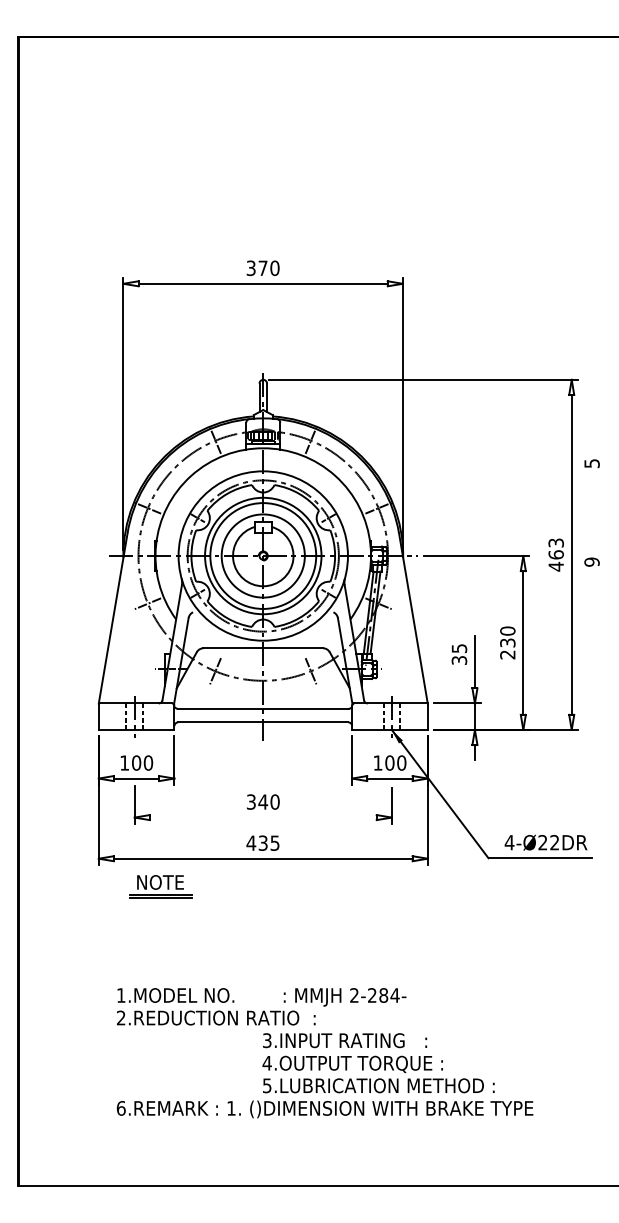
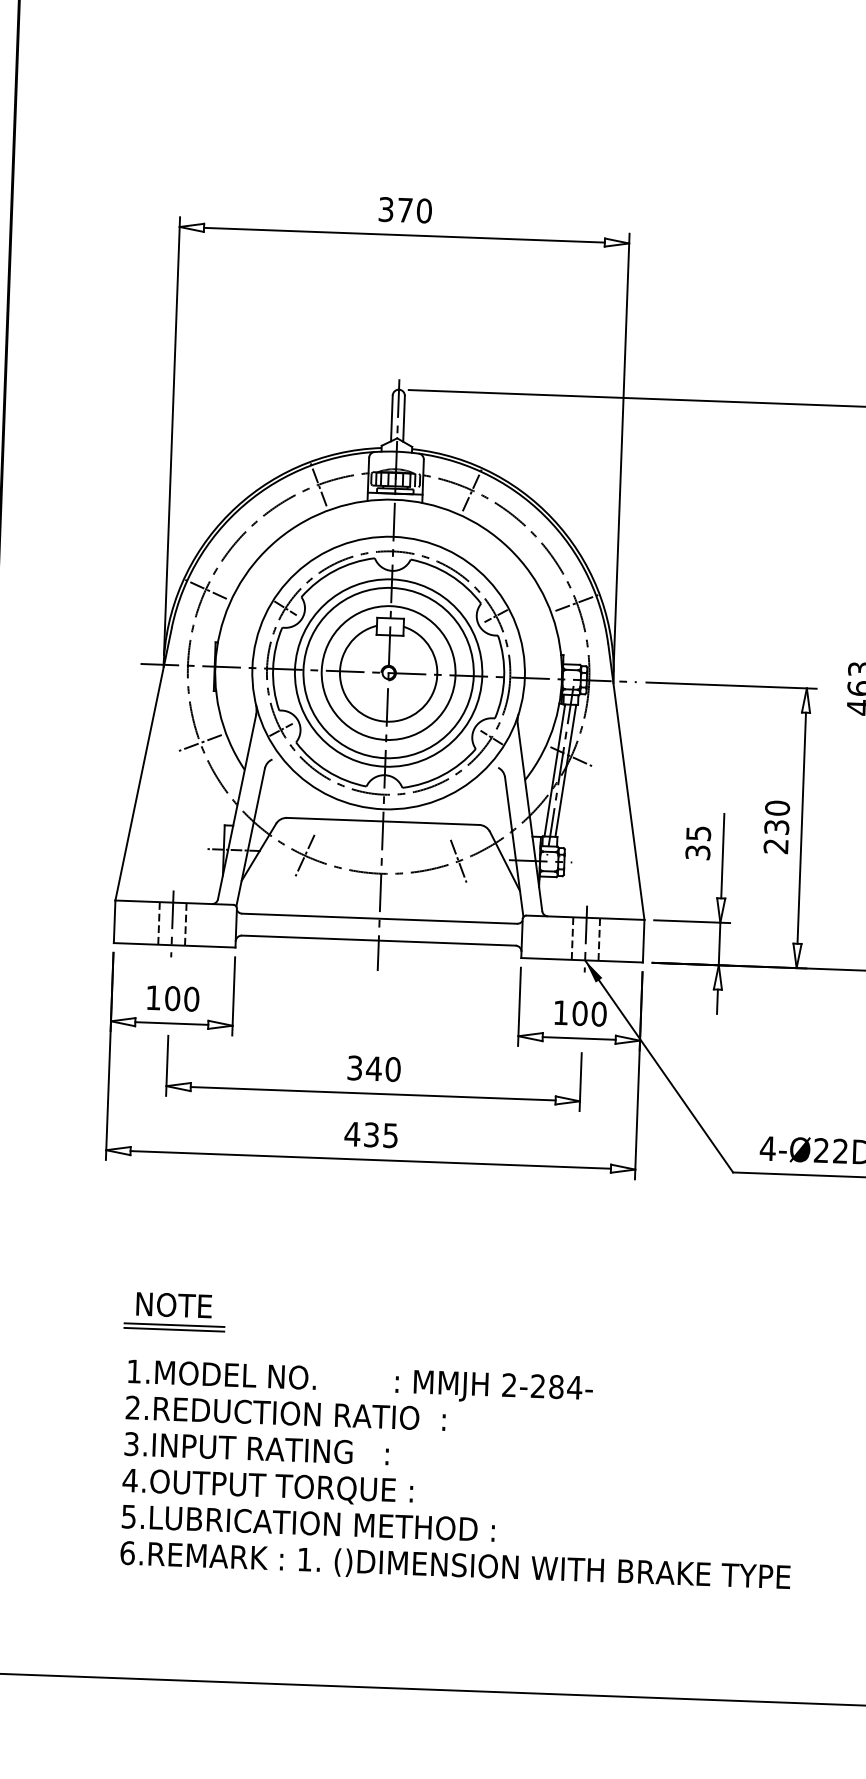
line: (262, 817) -> (371, 1093), added
part: (160, 886) -> (173, 1311), moved
text: (378, 1063) -> (309, 1487), moved

